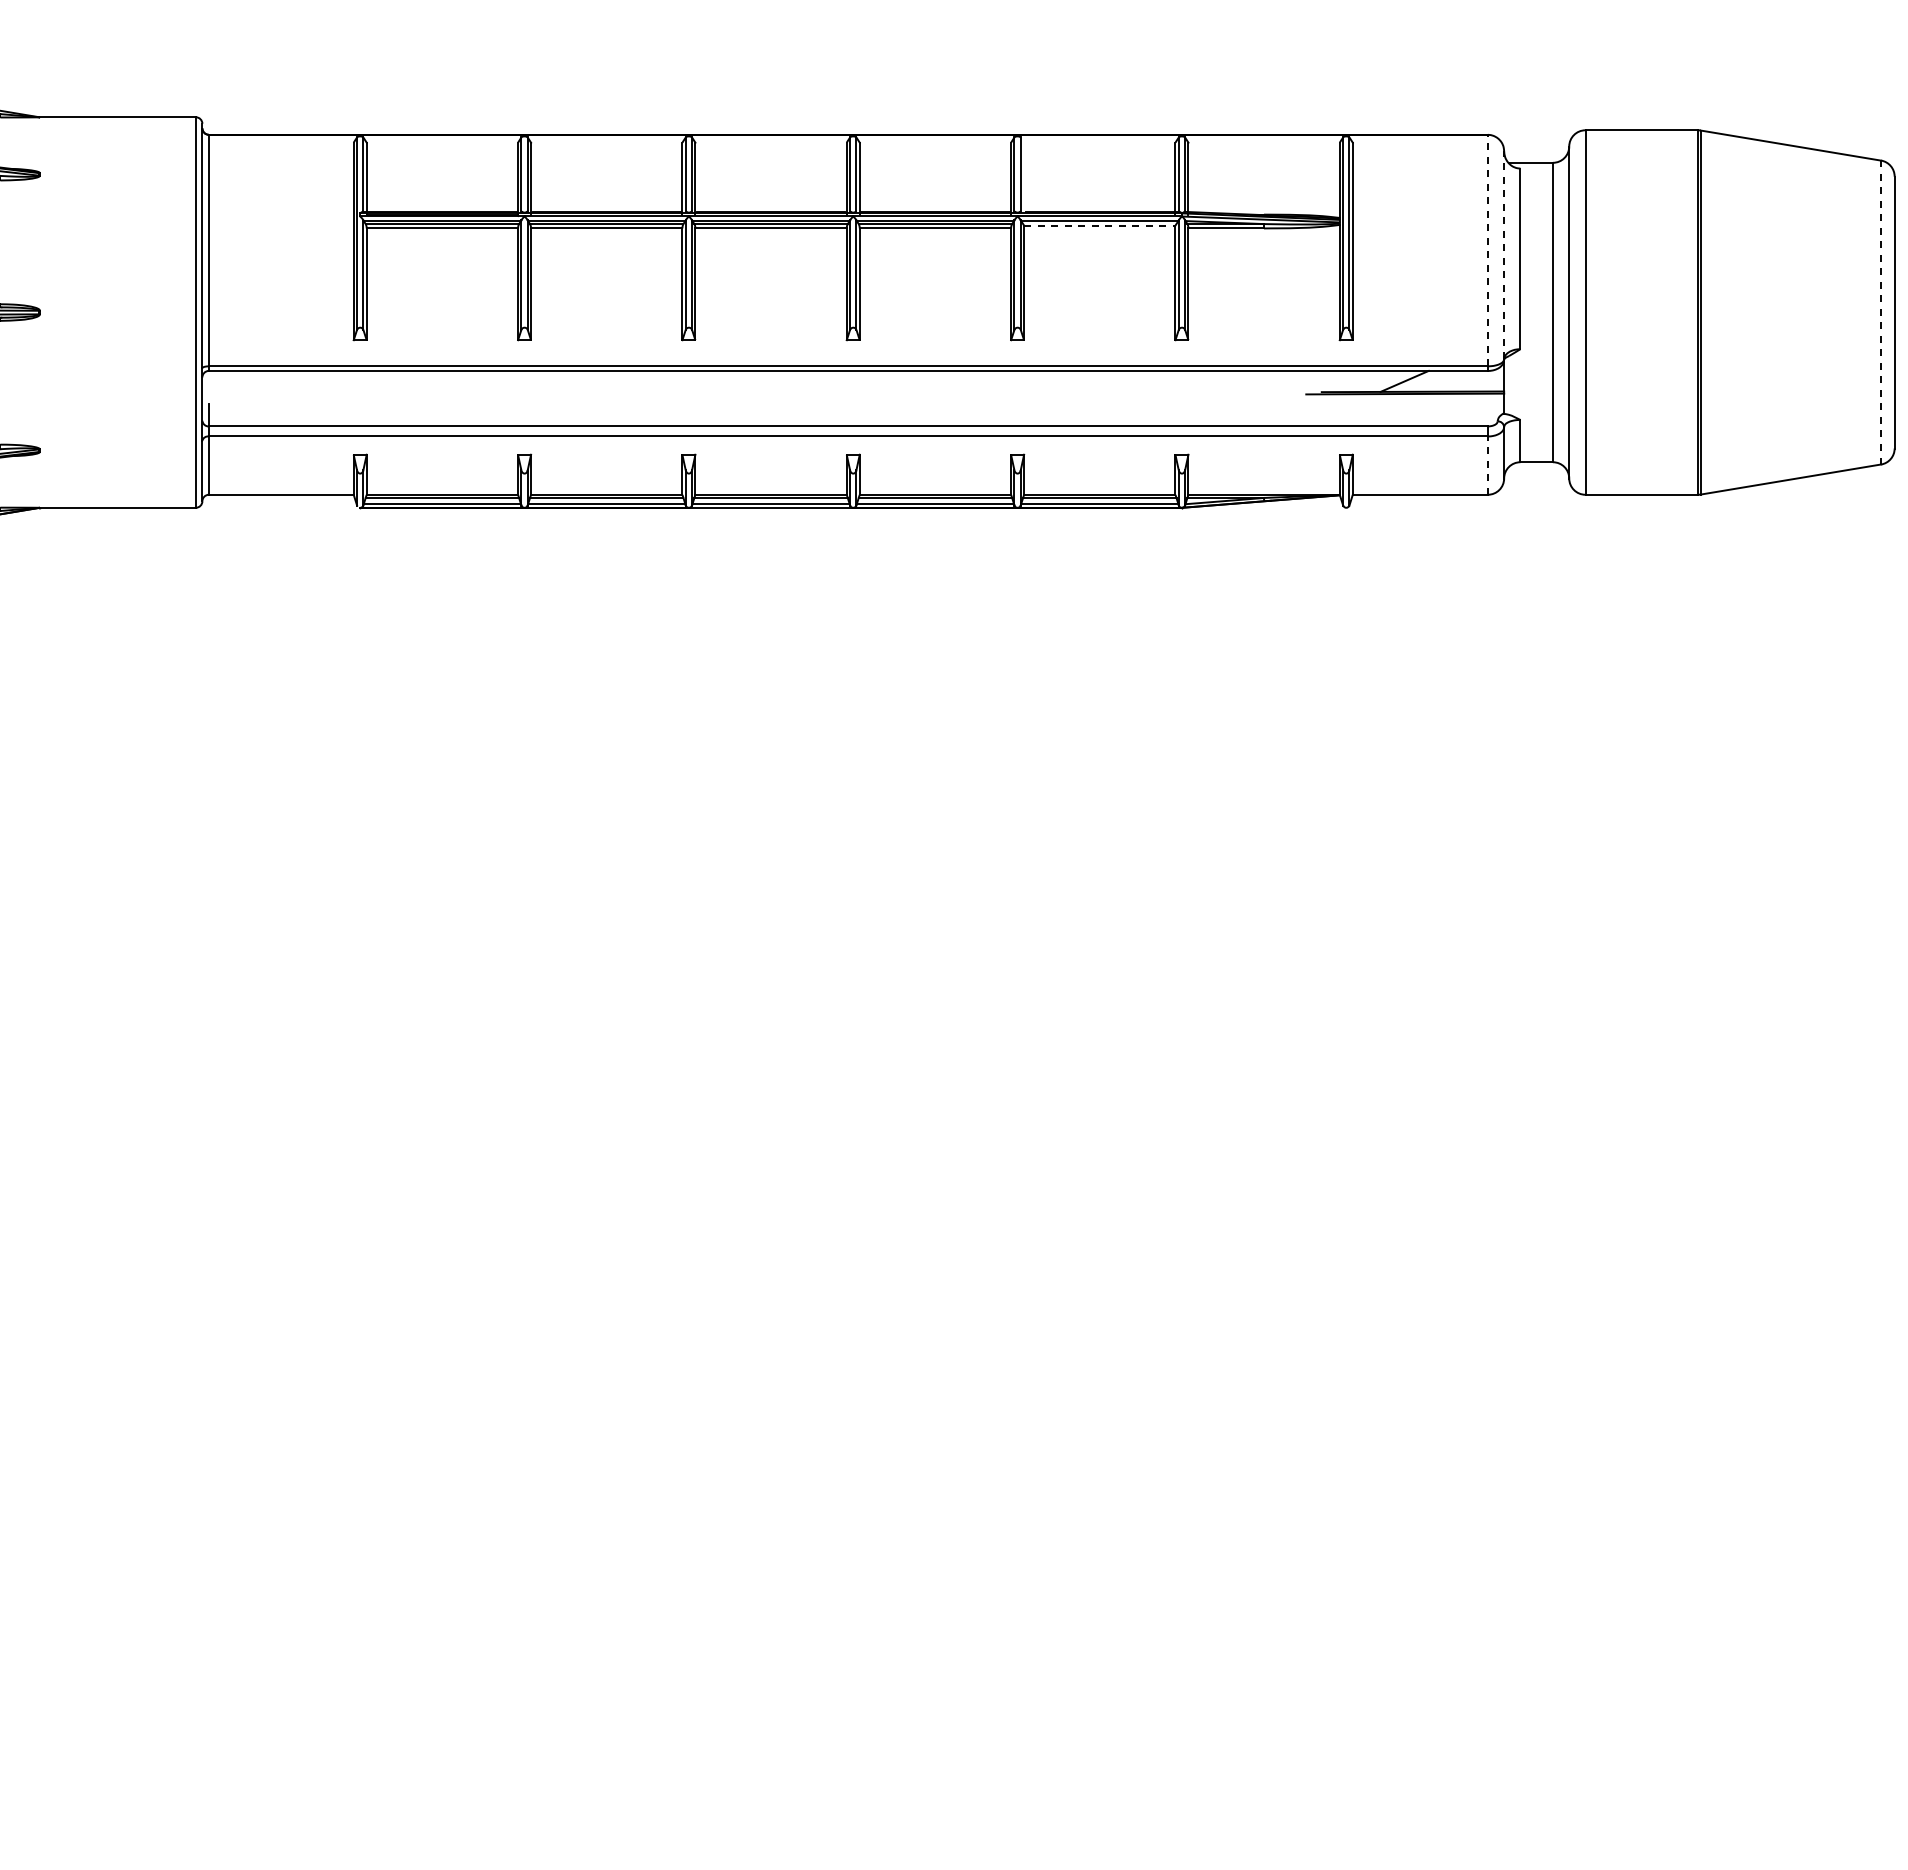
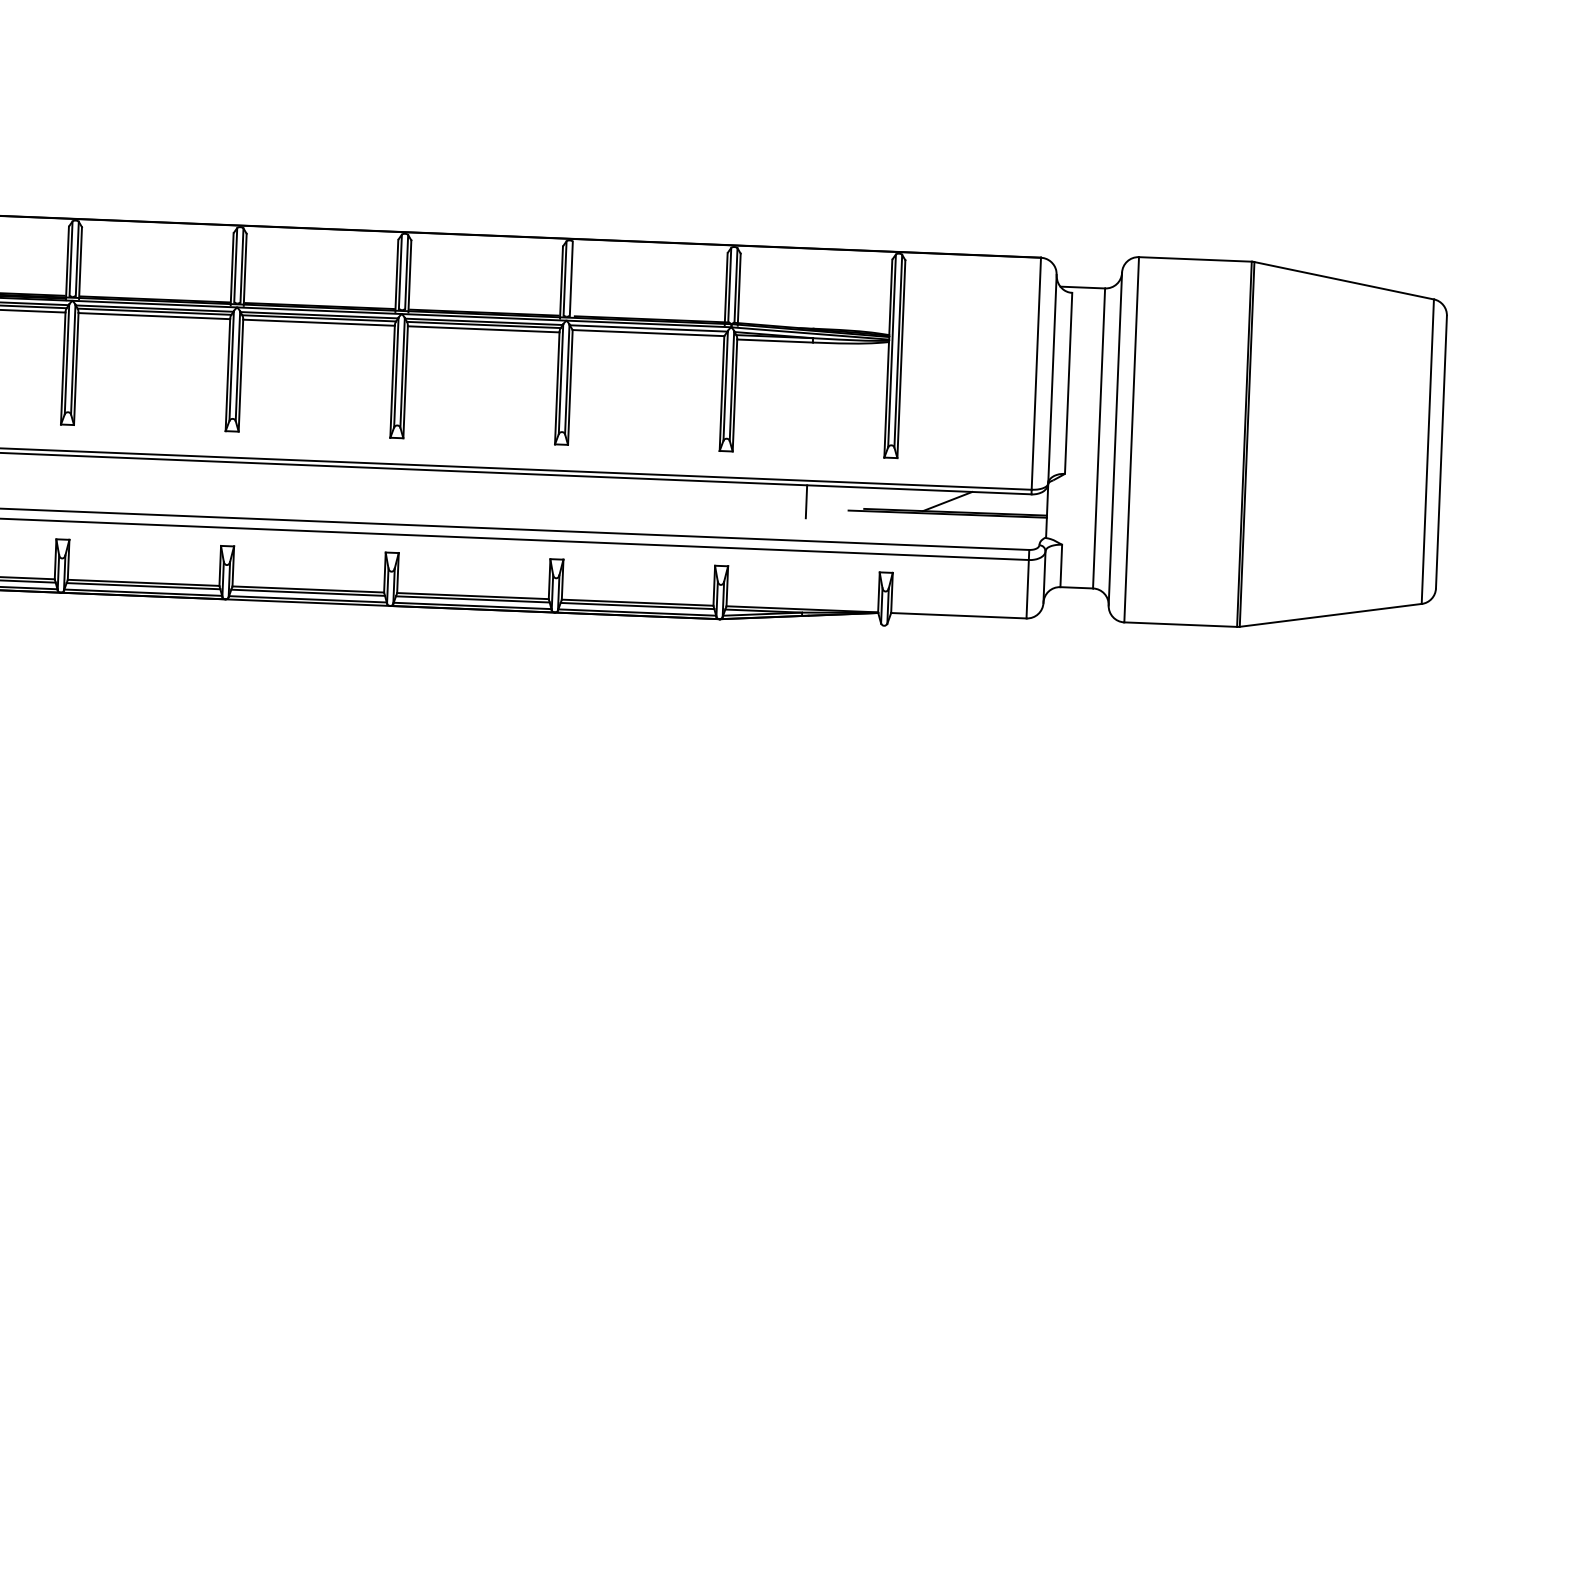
line: (1099, 225) -> (648, 333), dashed -> solid
line: (1487, 250) -> (1035, 373), dashed -> solid
line: (1504, 254) -> (1052, 378), dashed -> solid
line: (1881, 312) -> (1428, 451), dashed -> solid
line: (1263, 386) -> (806, 500), added
line: (1487, 465) -> (1027, 589), dashed -> solid

